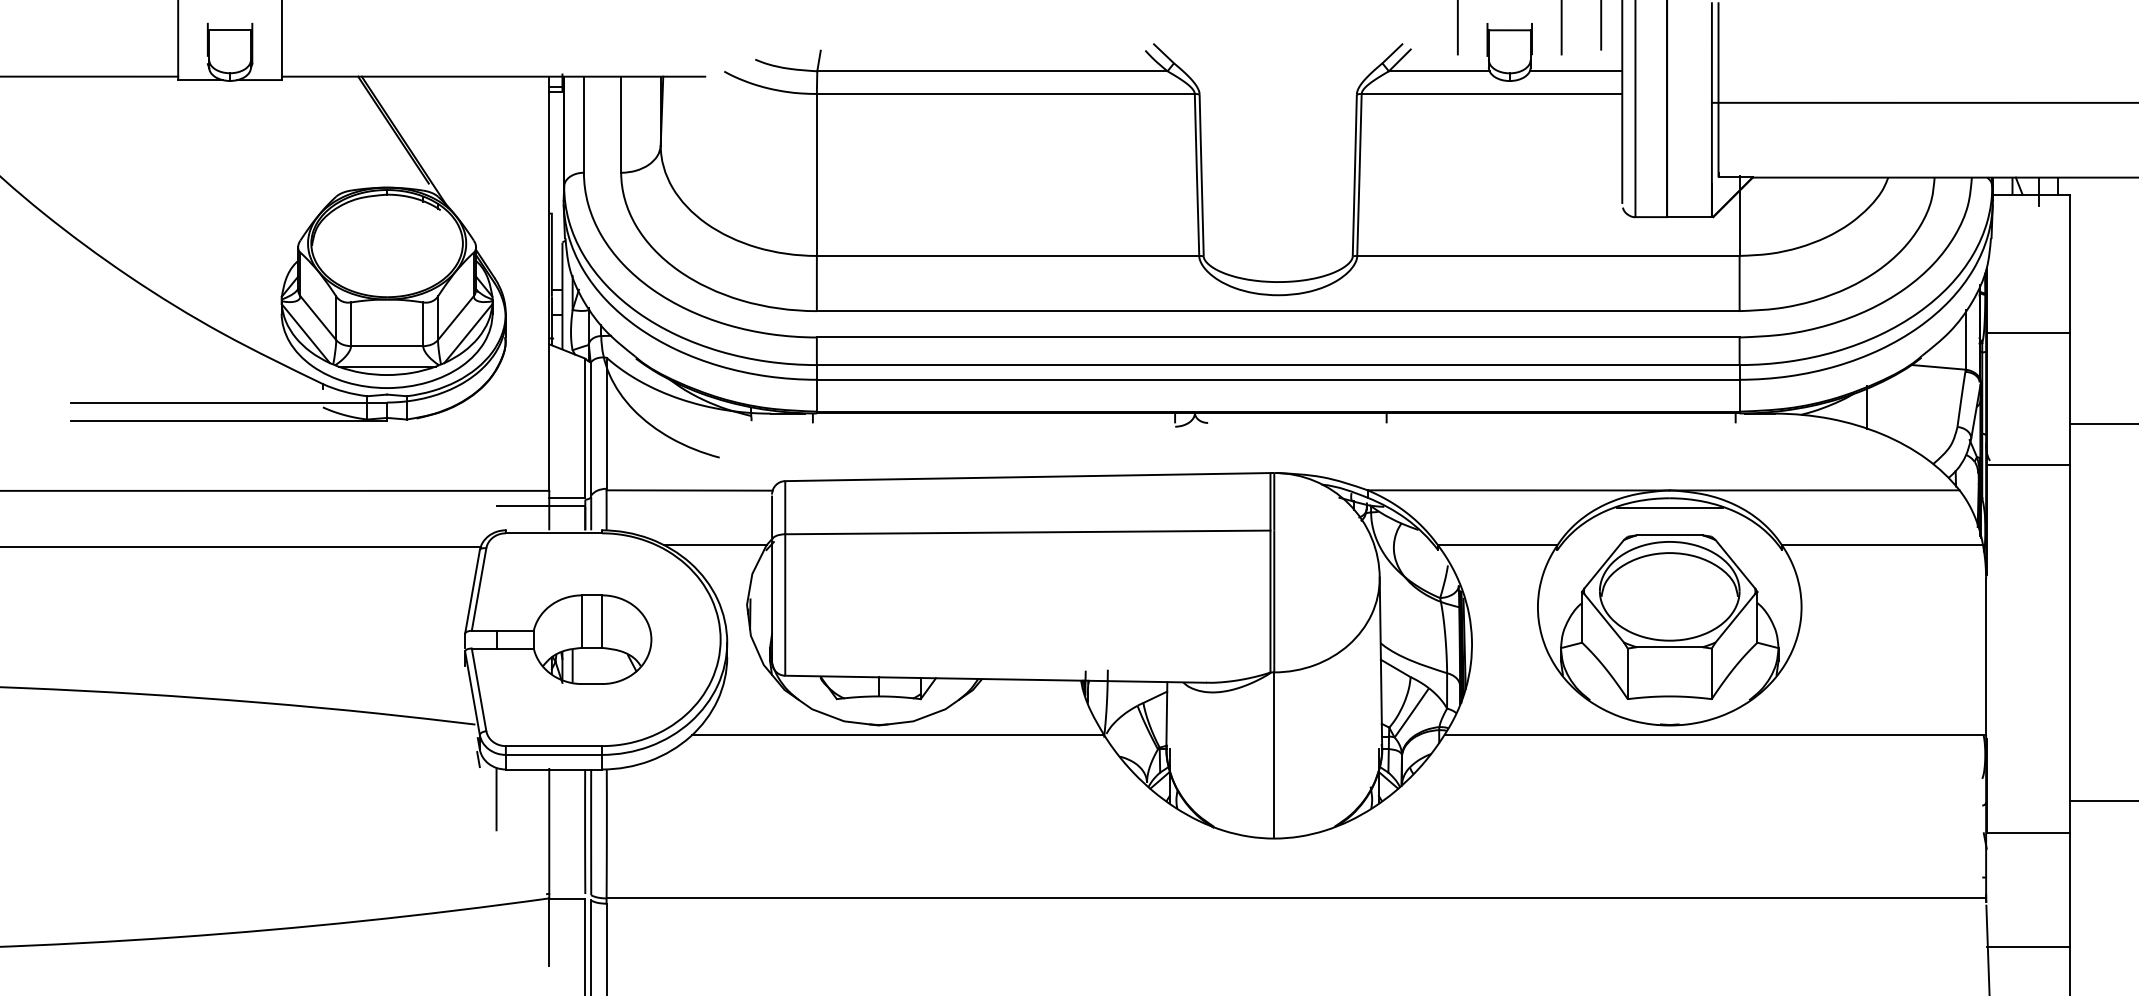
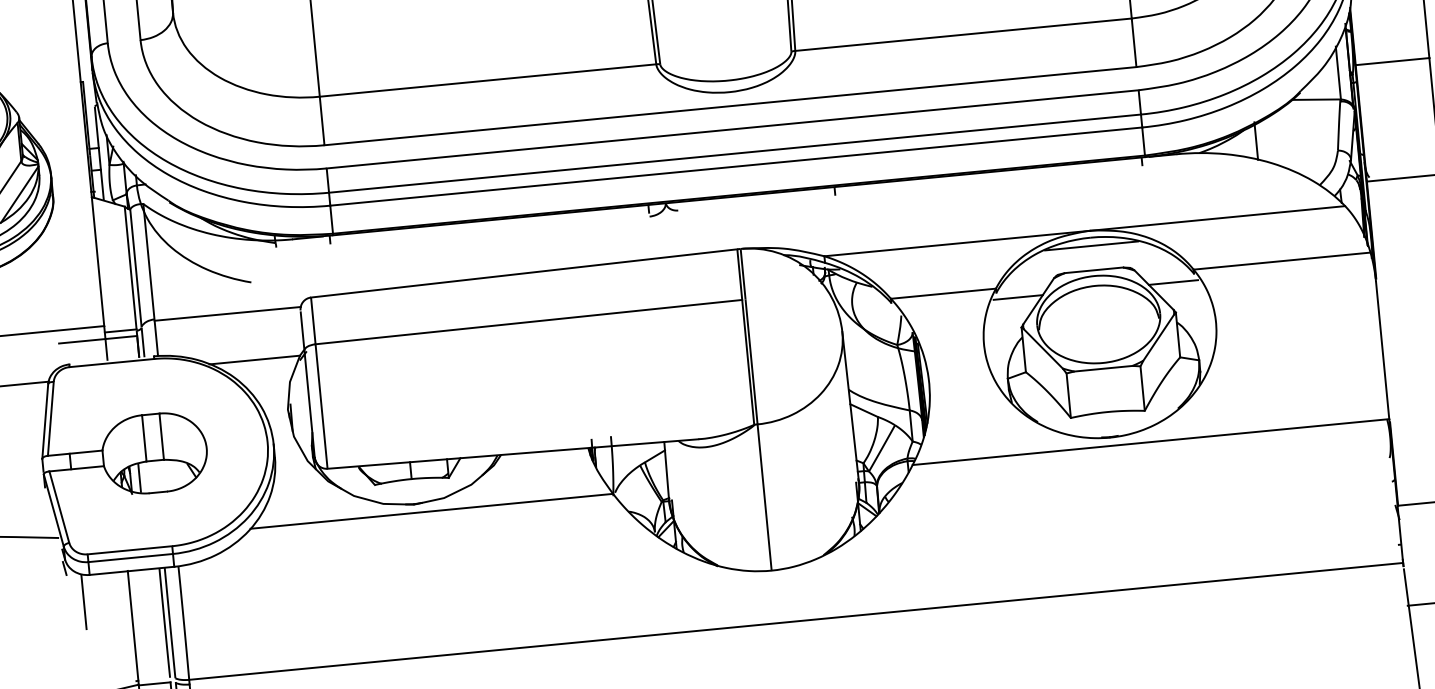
line: (1581, 557) -> (1018, 297), added
line: (1757, 557) -> (1173, 282), added

